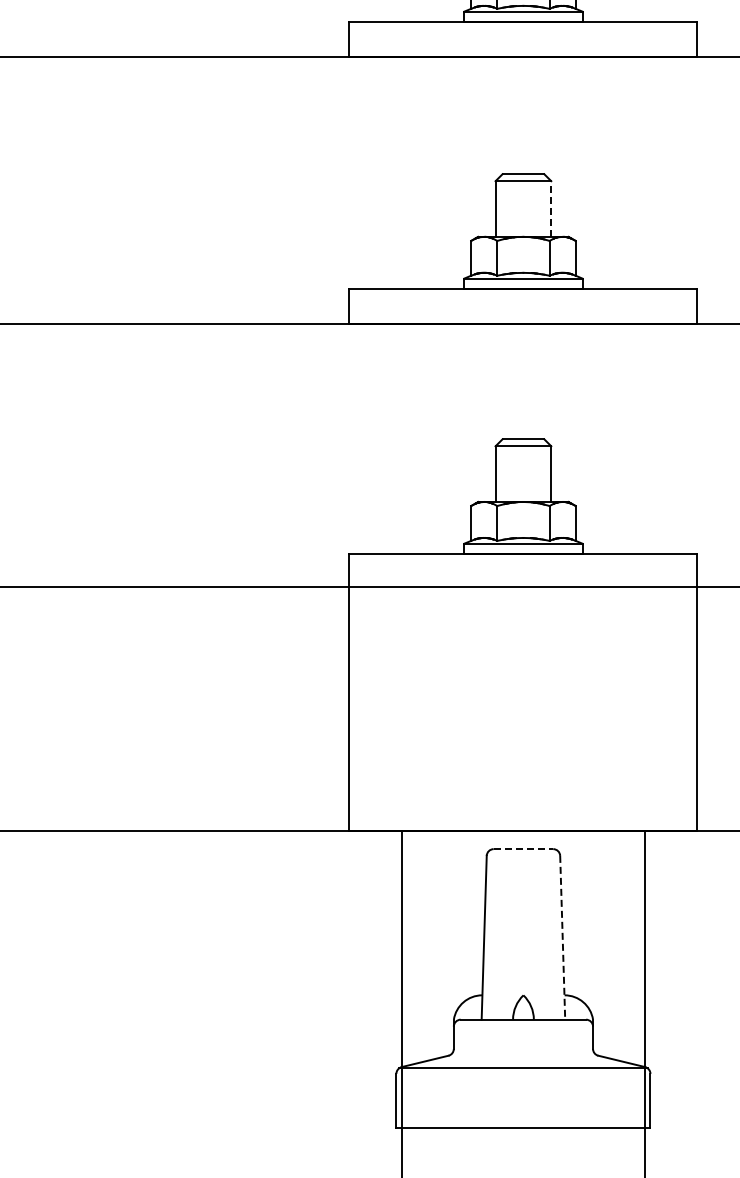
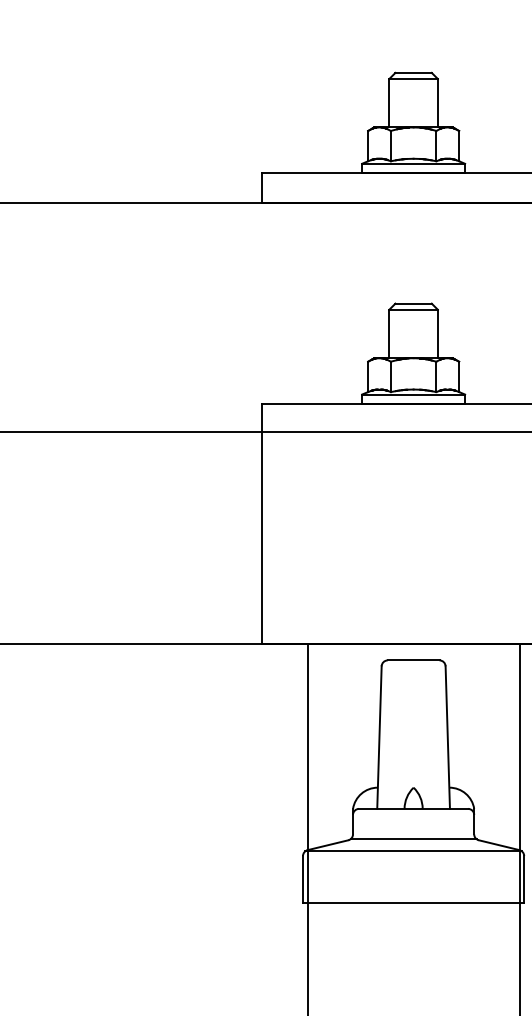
line: (551, 209) -> (438, 103), dashed -> solid
line: (523, 849) -> (413, 660), dashed -> solid
line: (562, 937) -> (447, 737), dashed -> solid
line: (523, 1054) -> (413, 839), added

